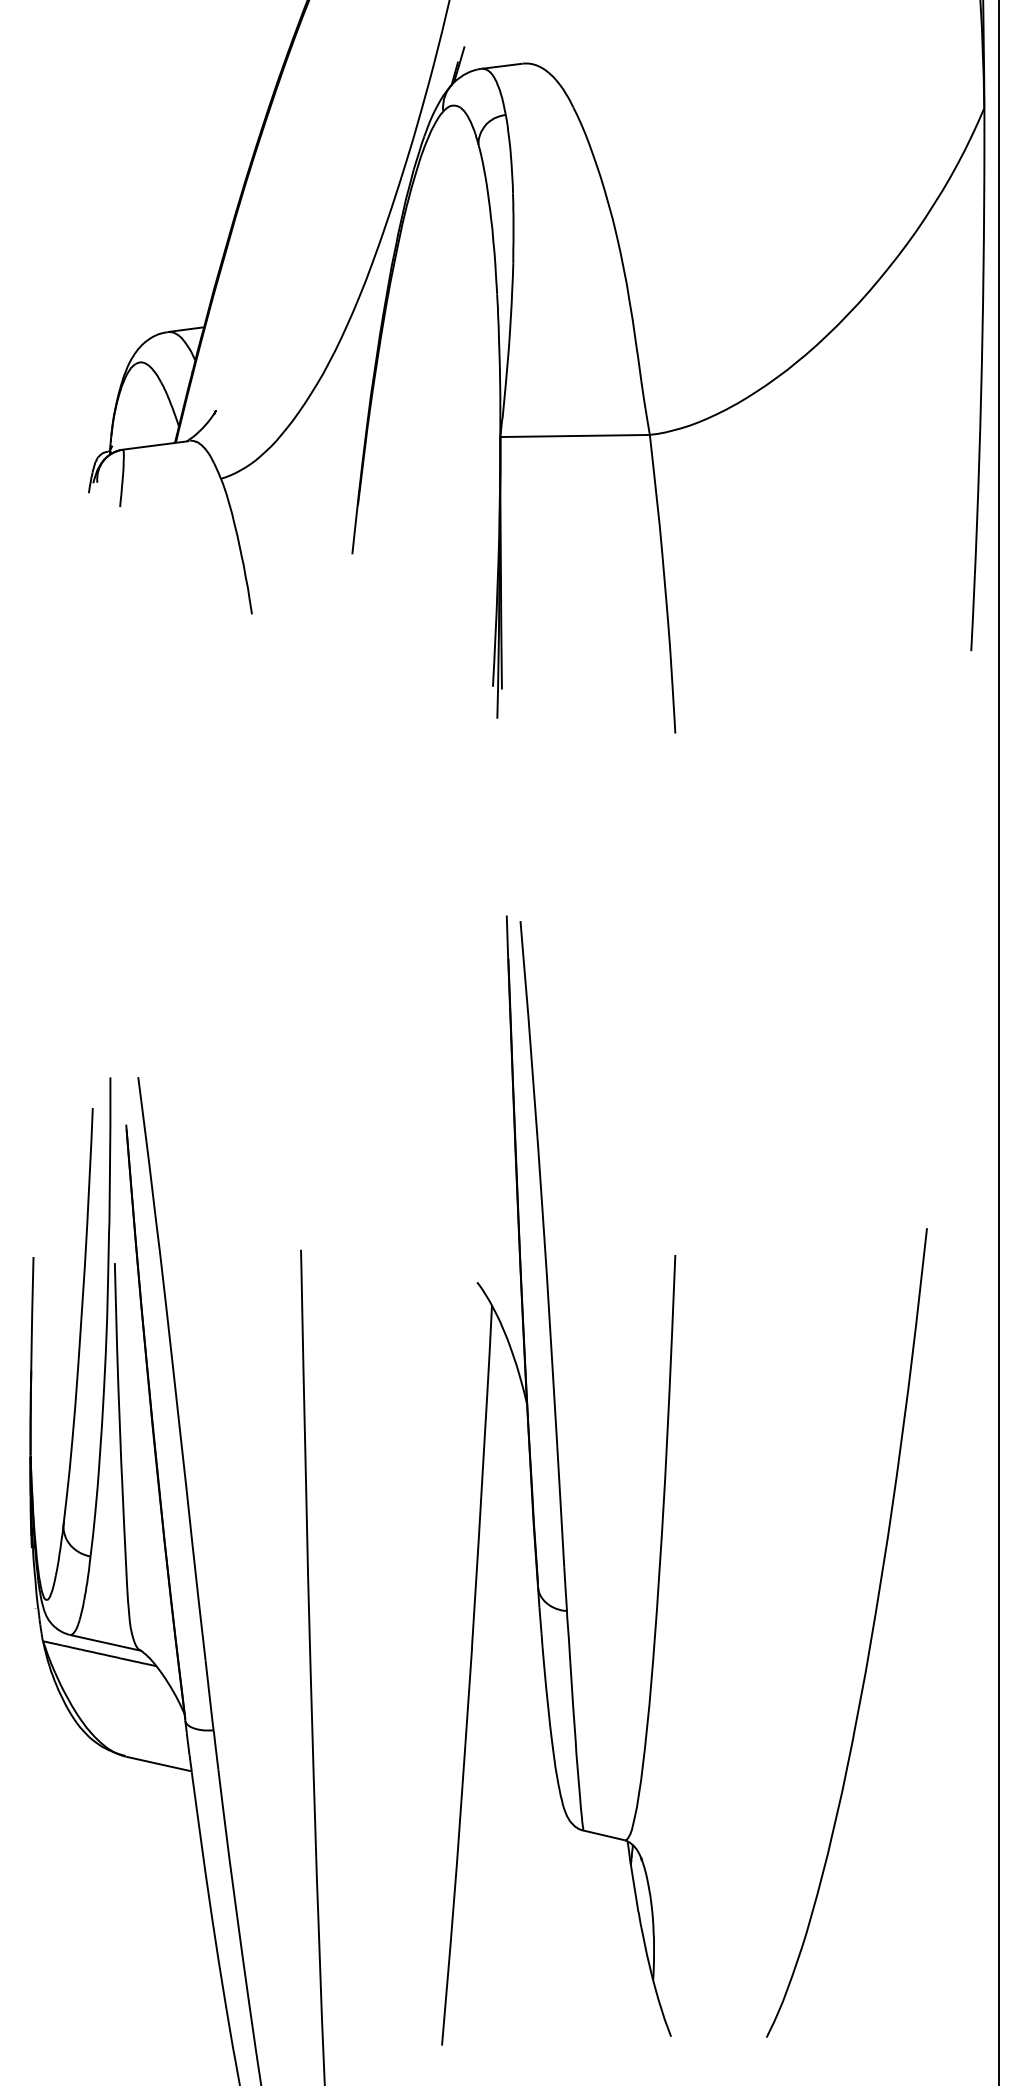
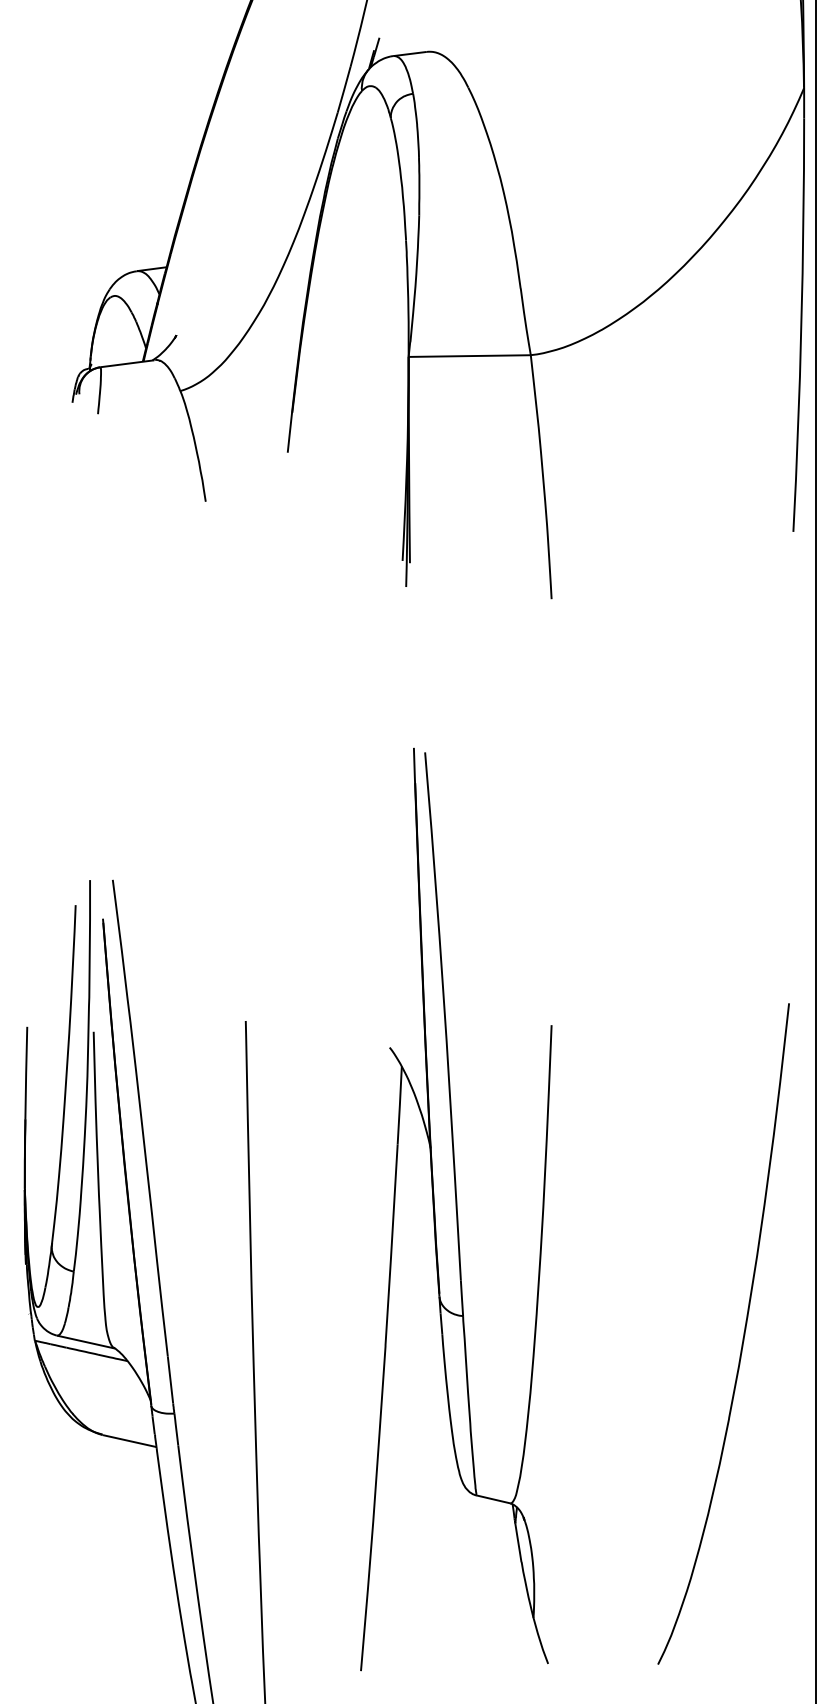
curve: (870, 1636) -> (742, 1336), moved

